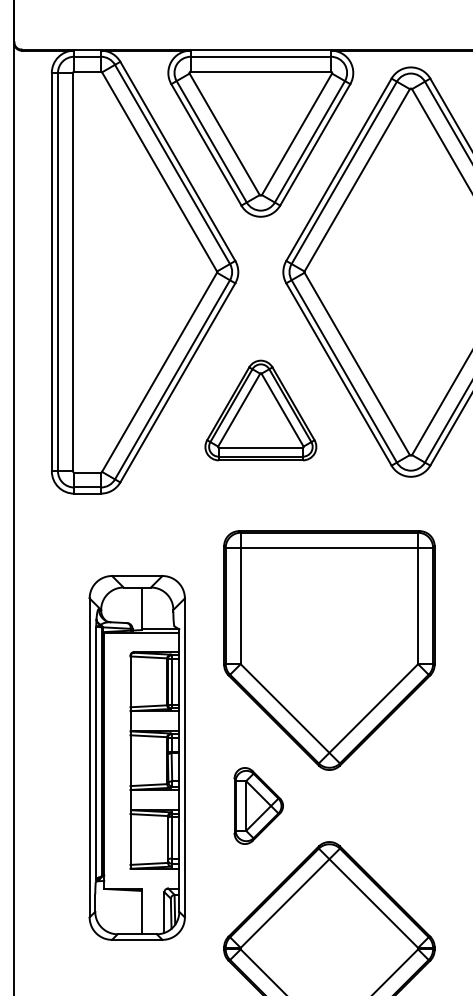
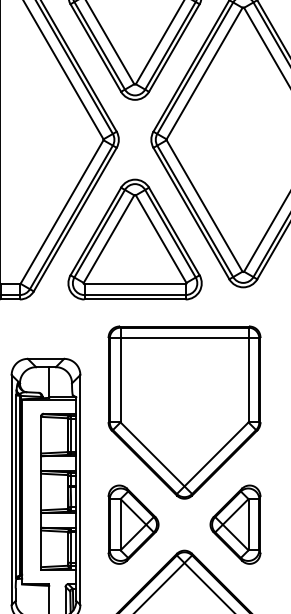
part: (260, 410) -> (134, 239), size x1.67
part: (258, 805) -> (133, 524), size x1.43
part: (399, 805) -> (235, 524), added

